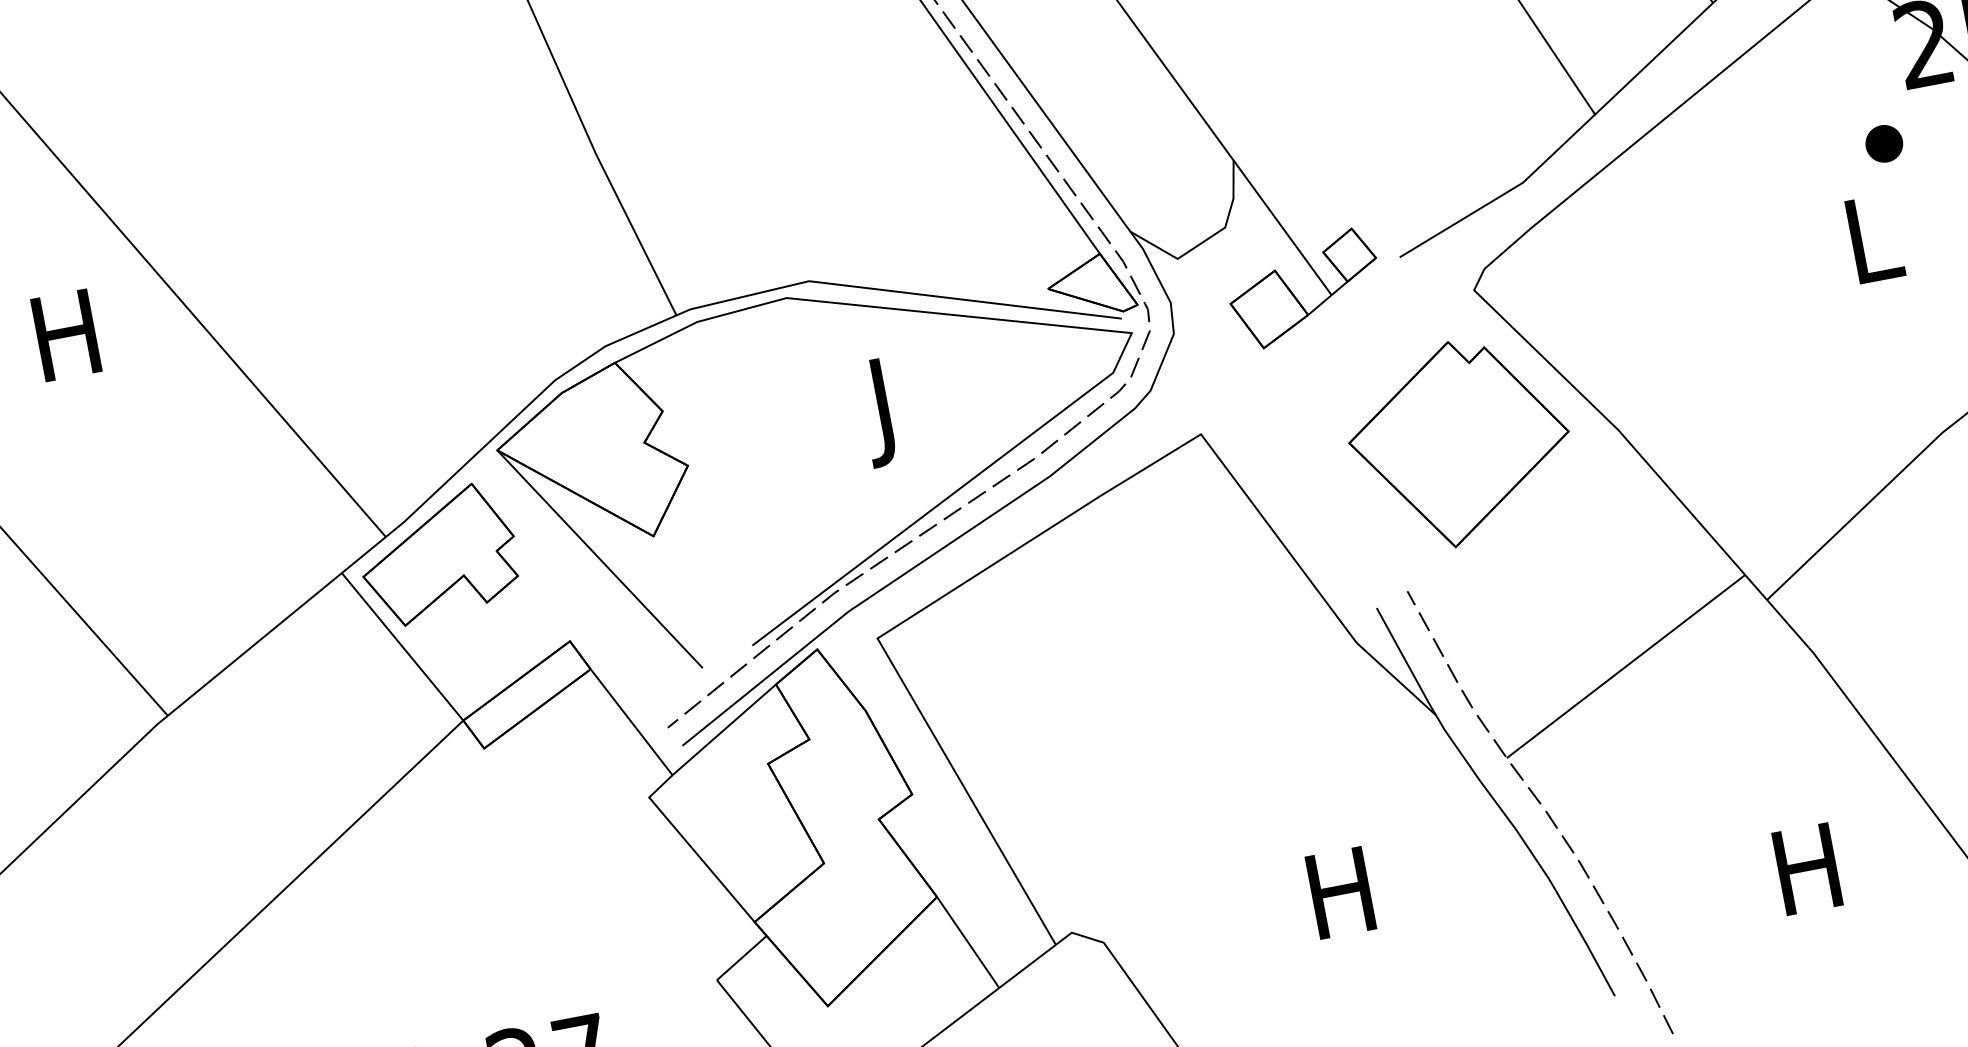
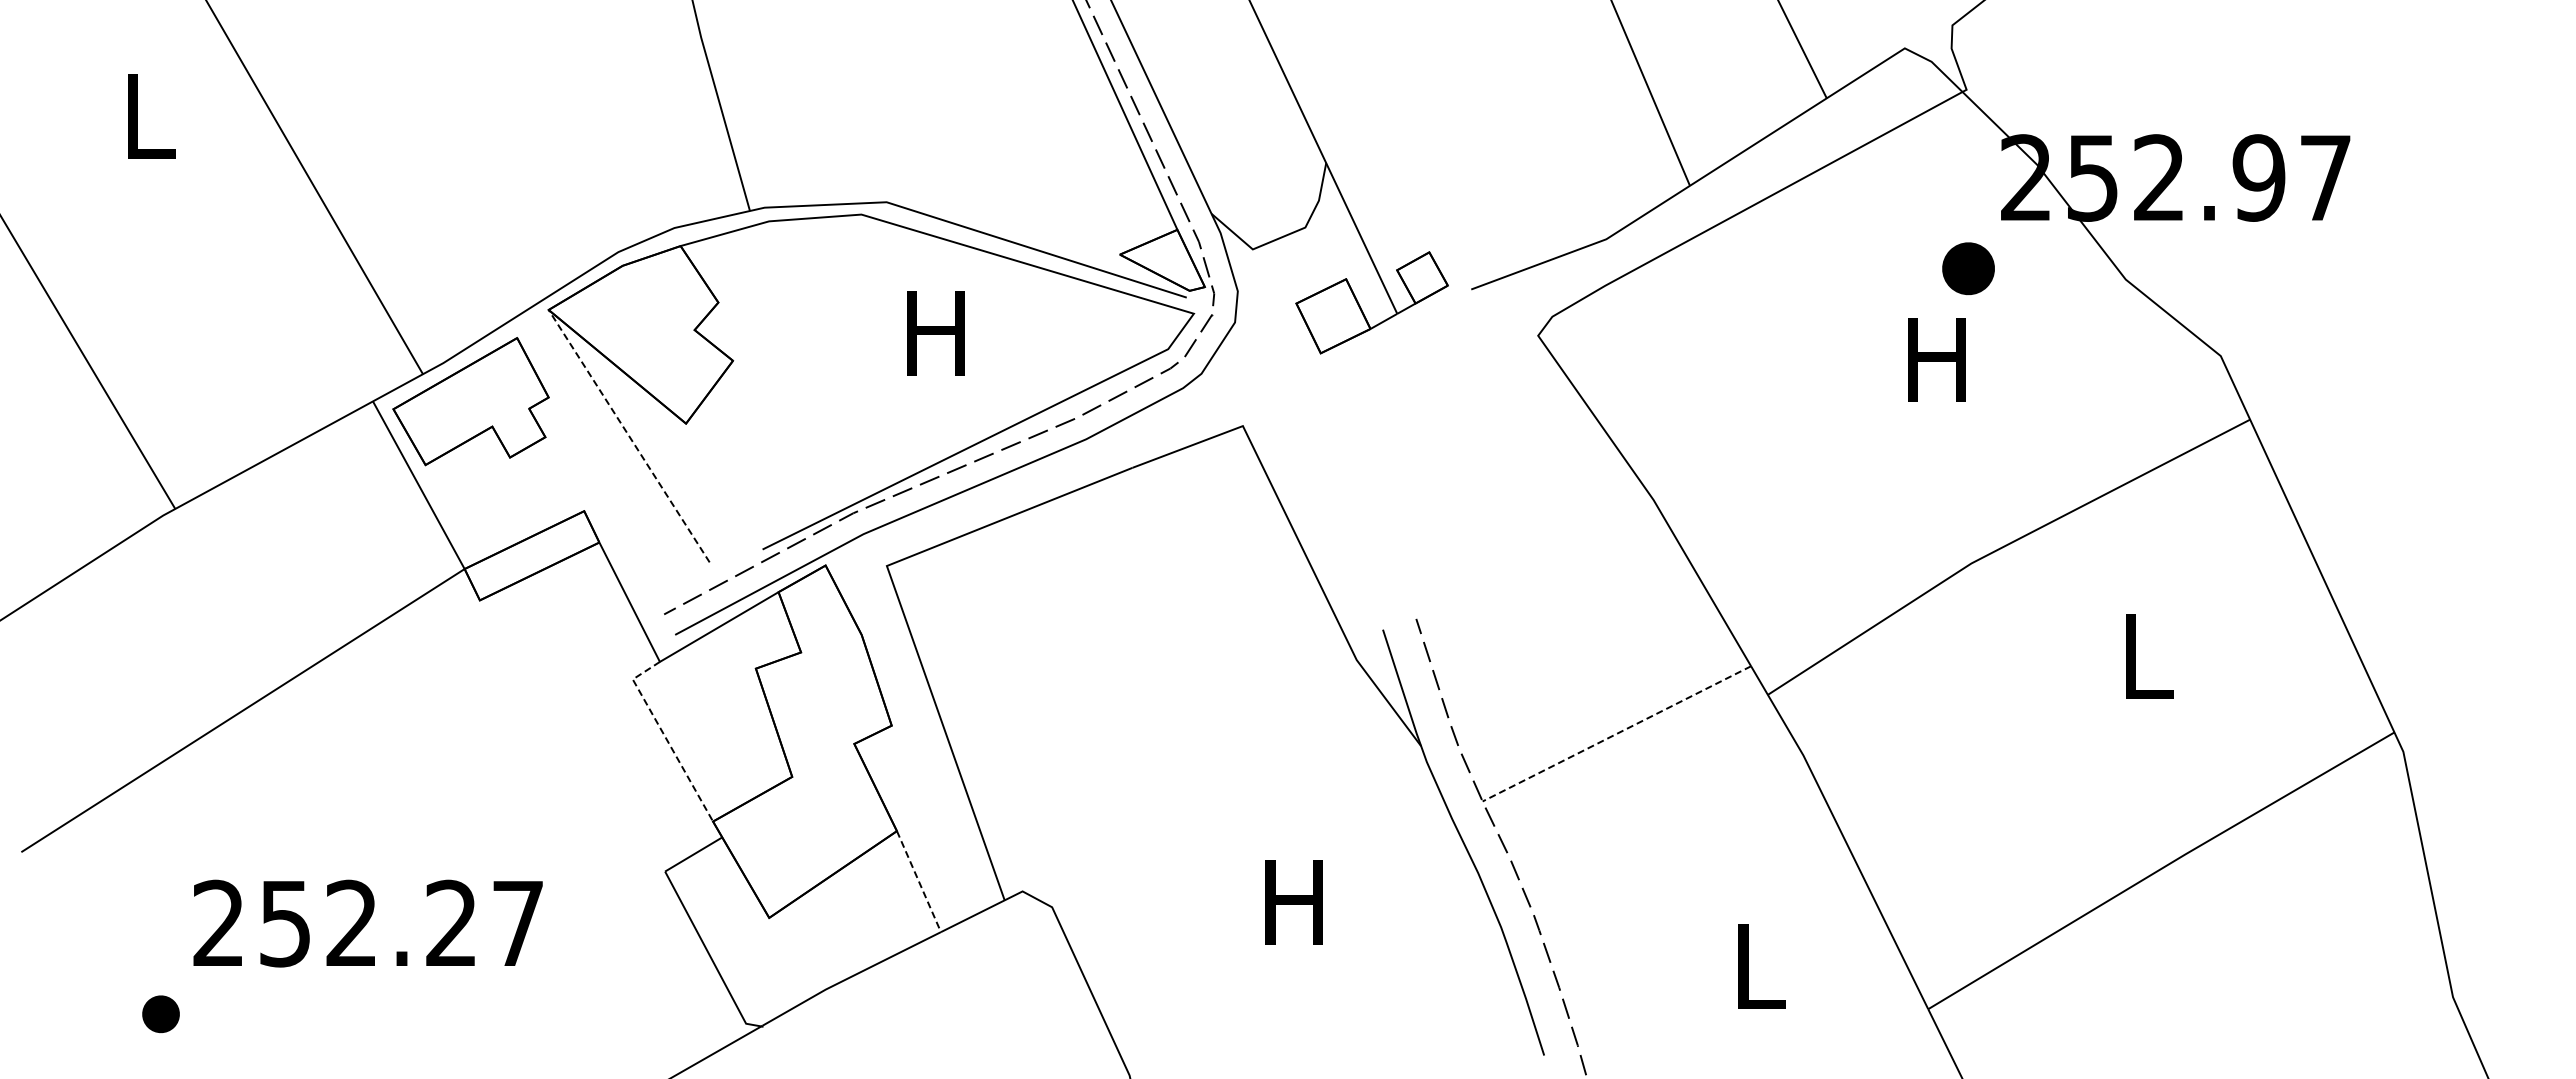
part: (1884, 143) -> (1968, 268), size x1.4
text: (1869, 238) -> (1936, 359), L -> H
text: (66, 335) -> (146, 116), H -> L
text: (883, 411) -> (935, 344), J -> H
part: (1459, 442) -> (1495, 482), removed
line: (600, 559) -> (629, 436), solid -> dashed
line: (1625, 667) -> (1616, 734), solid -> dashed
line: (690, 846) -> (664, 735), solid -> dashed
text: (1806, 868) -> (1756, 966), H -> L
line: (968, 943) -> (919, 882), solid -> dashed

